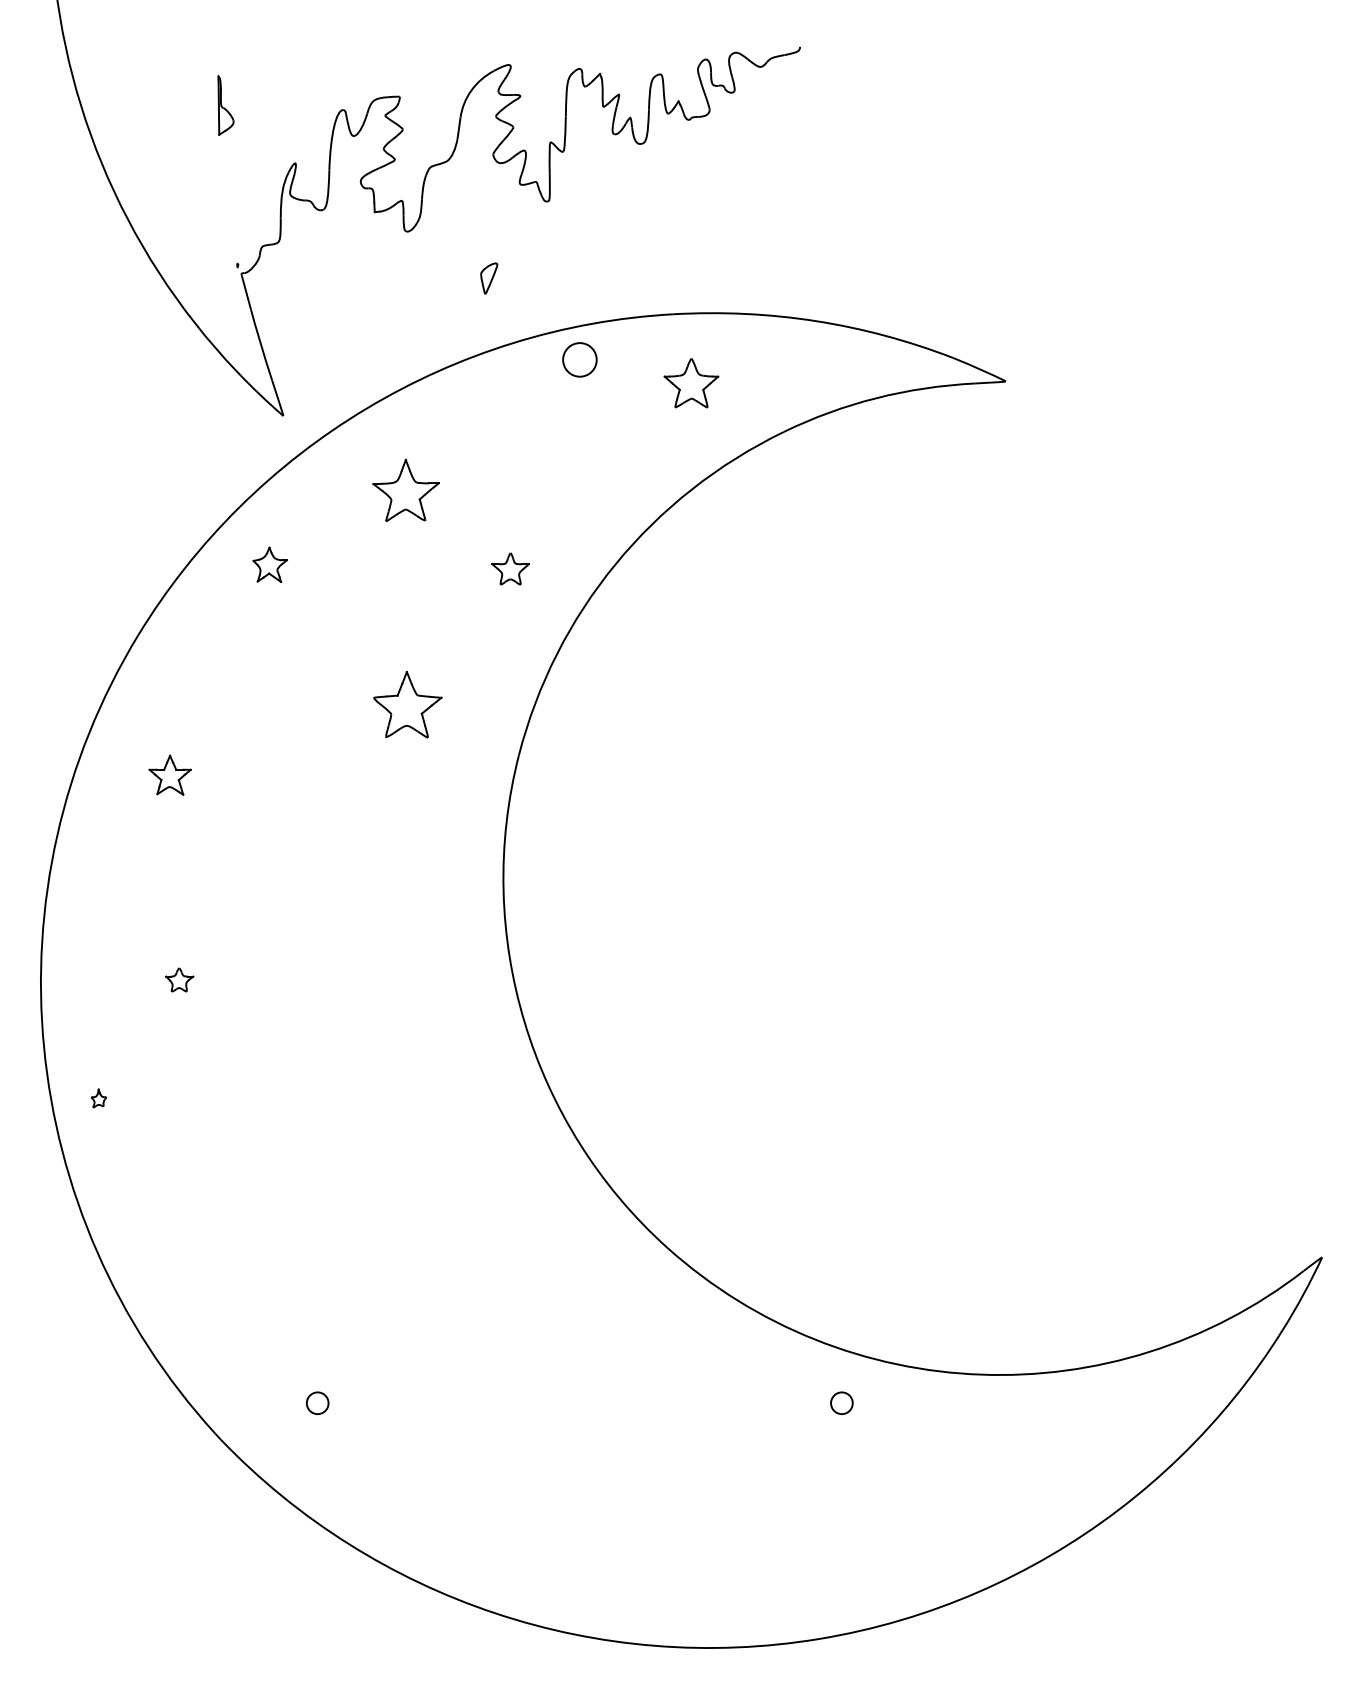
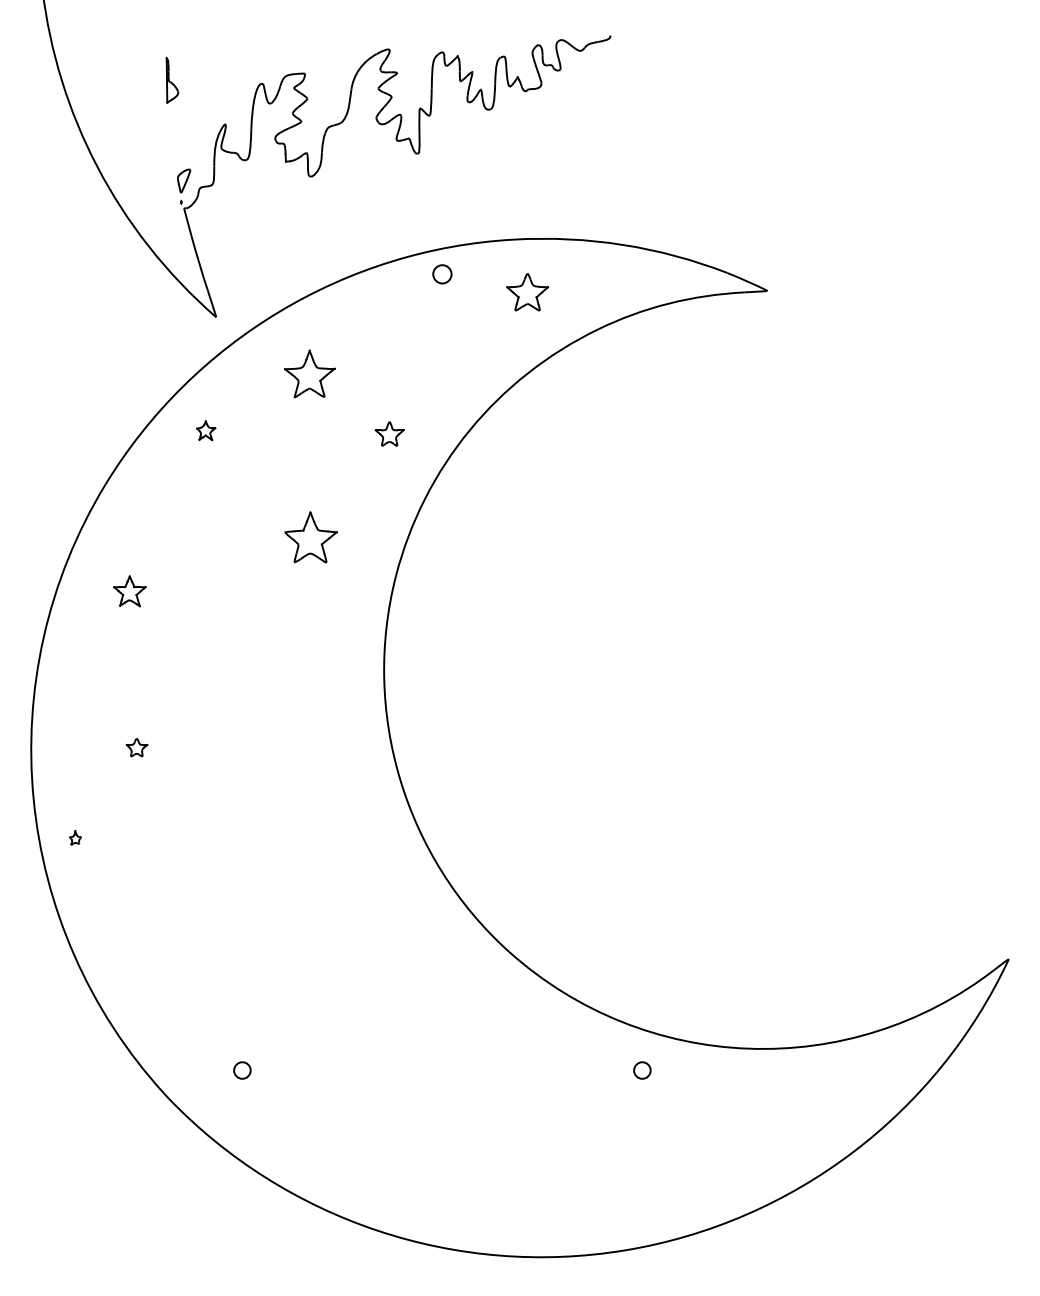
part: (489, 278) -> (184, 181), moved
circle: (579, 359) -> (442, 274), size x0.71
part: (270, 564) -> (206, 430), size x0.71

